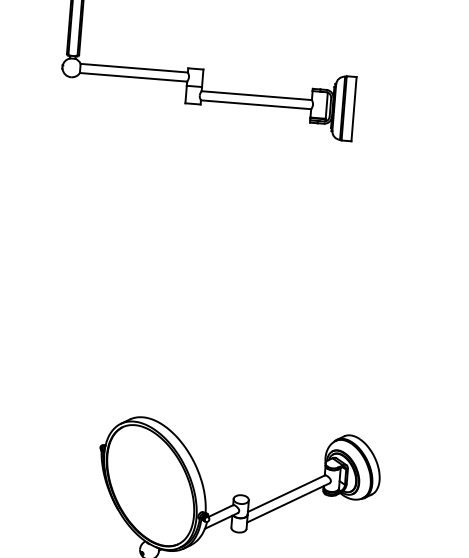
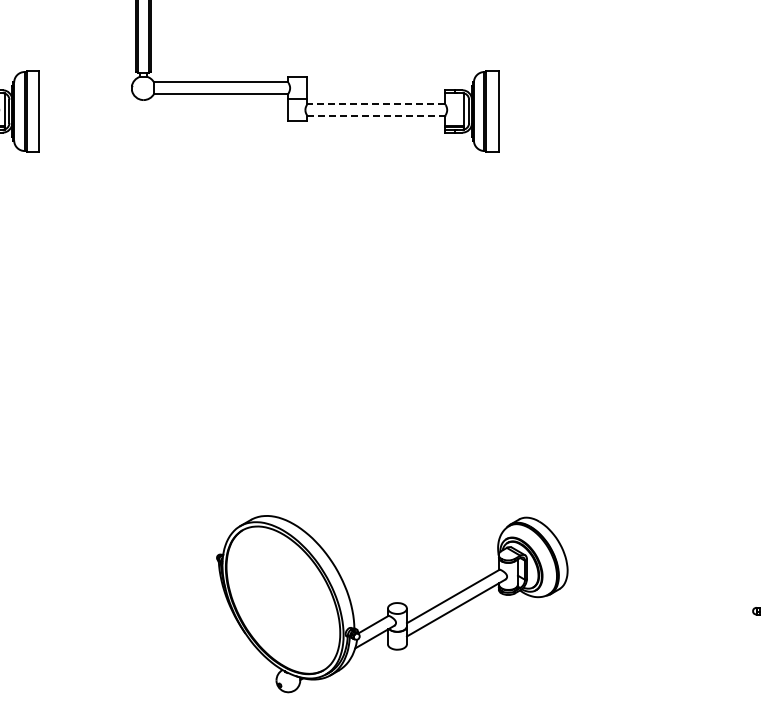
line: (256, 95) -> (375, 104), solid -> dashed
line: (256, 104) -> (376, 115), solid -> dashed

